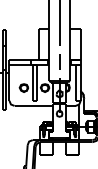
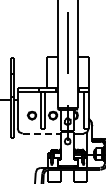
line: (59, 61) -> (67, 89), removed
line: (34, 105) -> (42, 133), solid -> dashed

